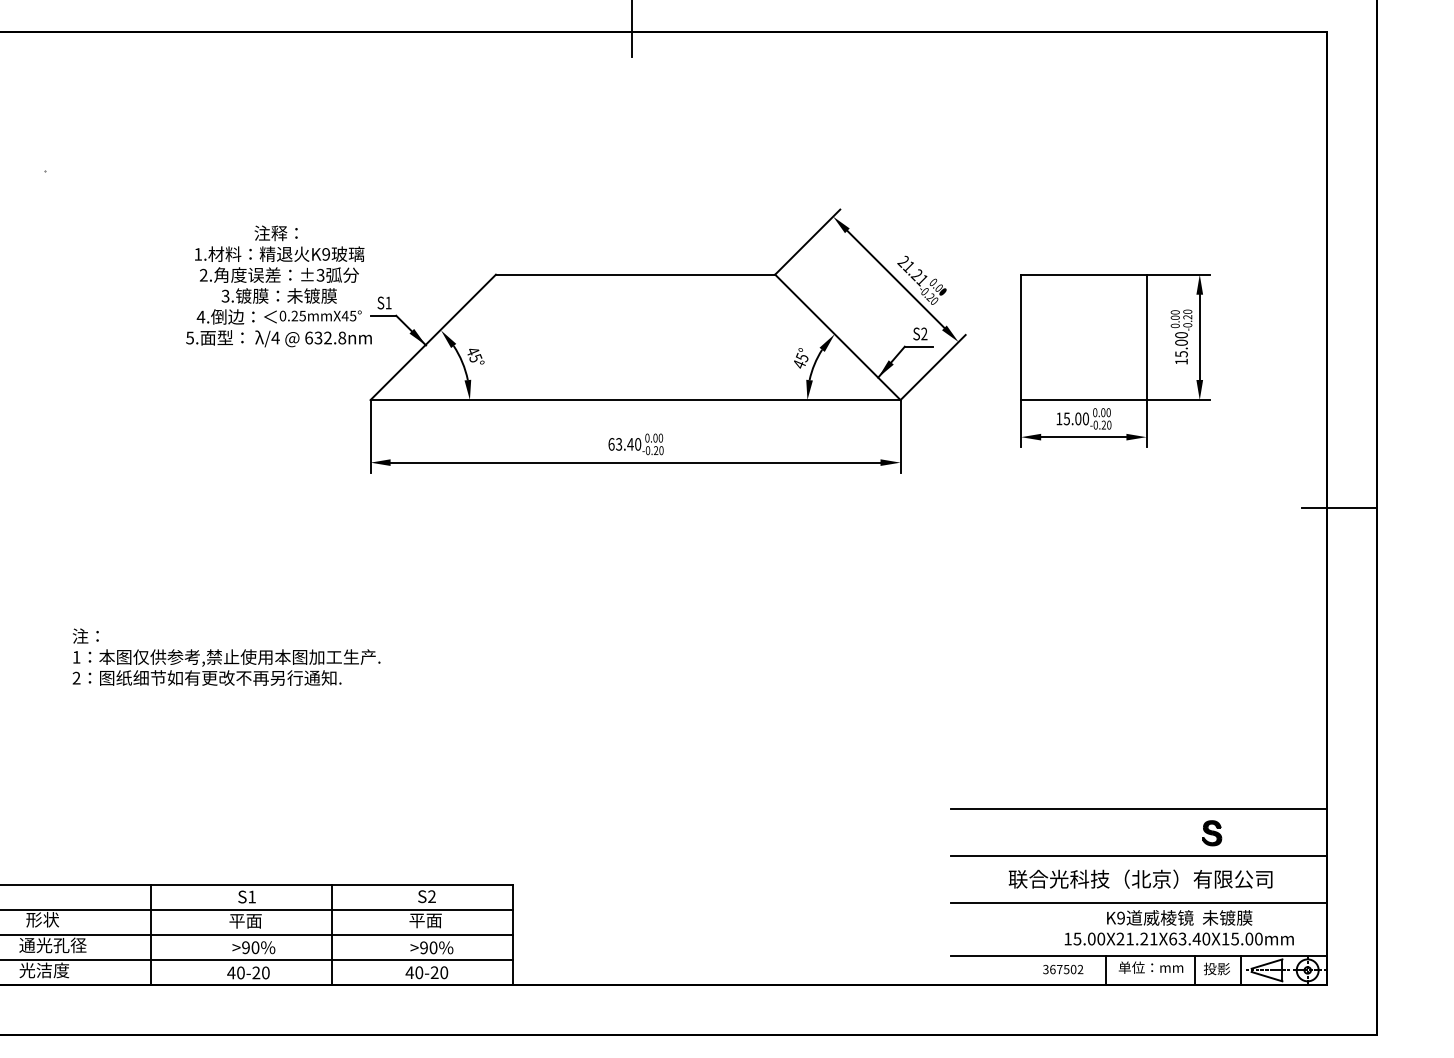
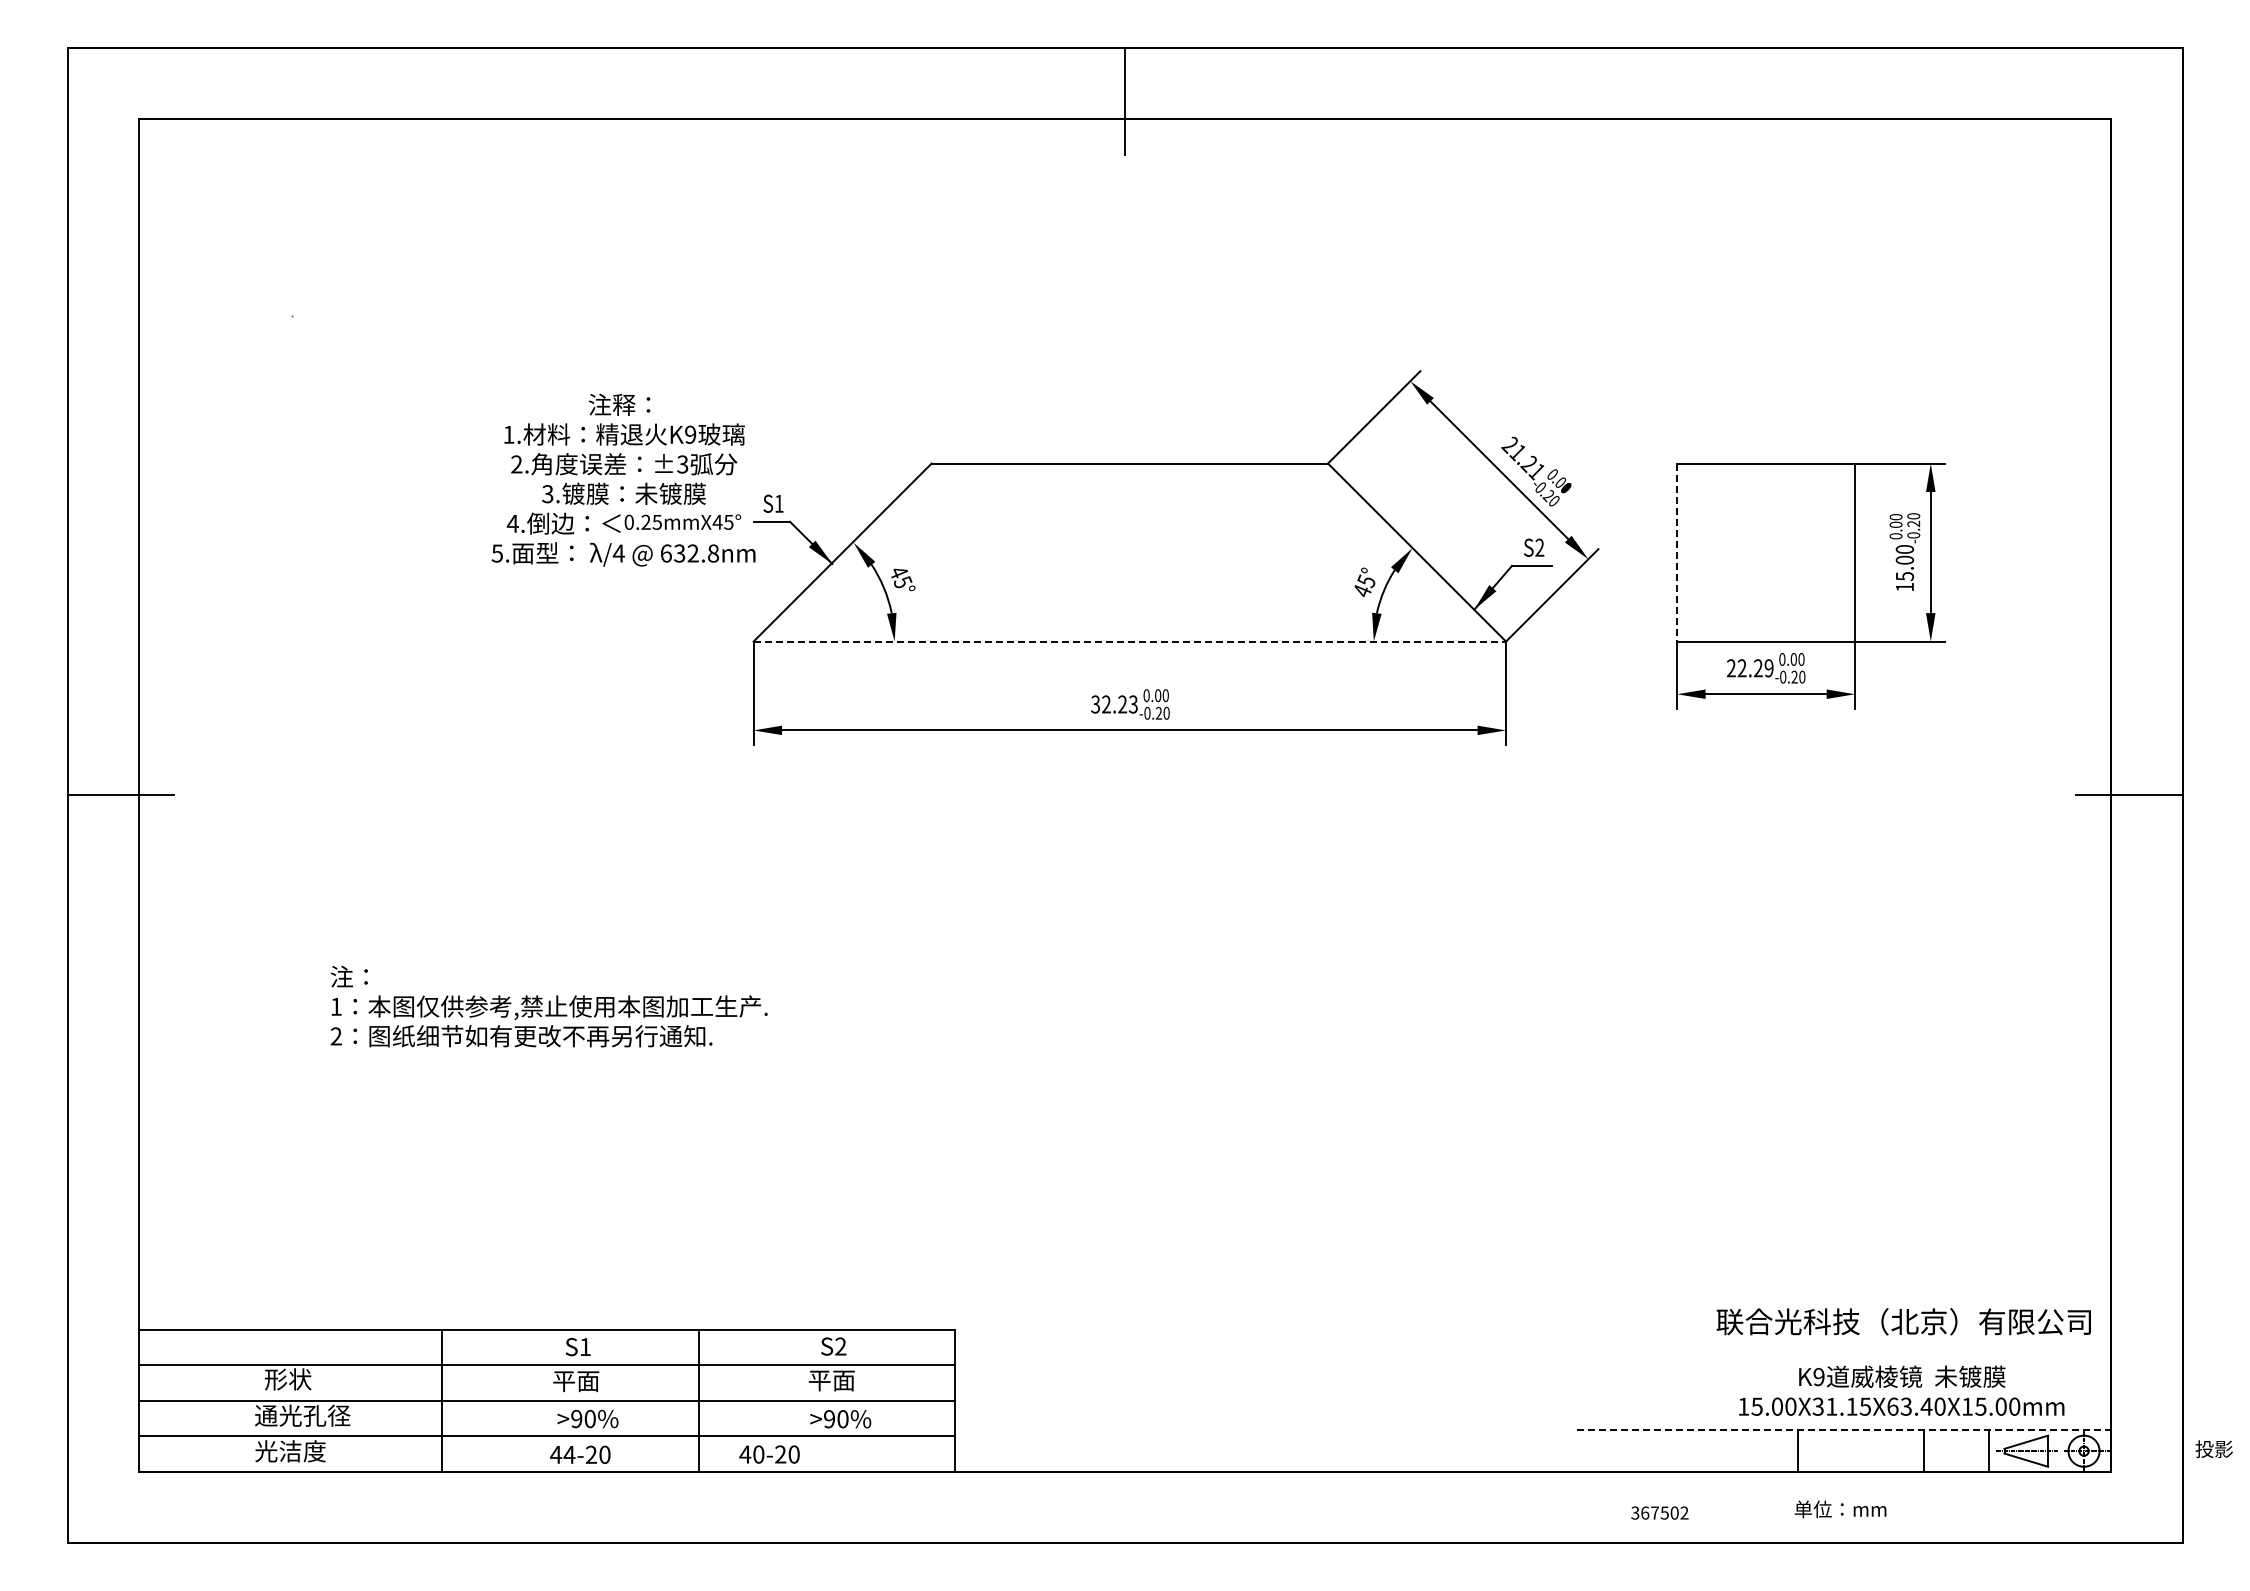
line: (1021, 338) -> (1677, 553), solid -> dashed
line: (636, 400) -> (1130, 641), solid -> dashed
text: (1072, 419) -> (1750, 668), 15.00 -> 22.29
text: (624, 444) -> (1114, 704), 63.40 -> 32.23
line: (1138, 809) -> (1844, 1222), removed
part: (1212, 833) -> (1948, 1256), removed
line: (1138, 856) -> (1844, 1289), removed
text: (1140, 879) -> (1903, 1321), moved
line: (1138, 902) -> (1844, 1355), removed
text: (1136, 938) -> (1841, 1406), 15.00X21.21X63.40X15.00mm -> 15.00X31.15X63.40X15.00mm
line: (1138, 955) -> (1844, 1430), solid -> dashed
text: (1150, 967) -> (1840, 1509), moved
text: (1062, 969) -> (1659, 1512), moved
text: (1216, 969) -> (2213, 1449), moved
text: (240, 972) -> (569, 1454), 40-20 -> 44-20
text: (426, 972) -> (769, 1454), moved

